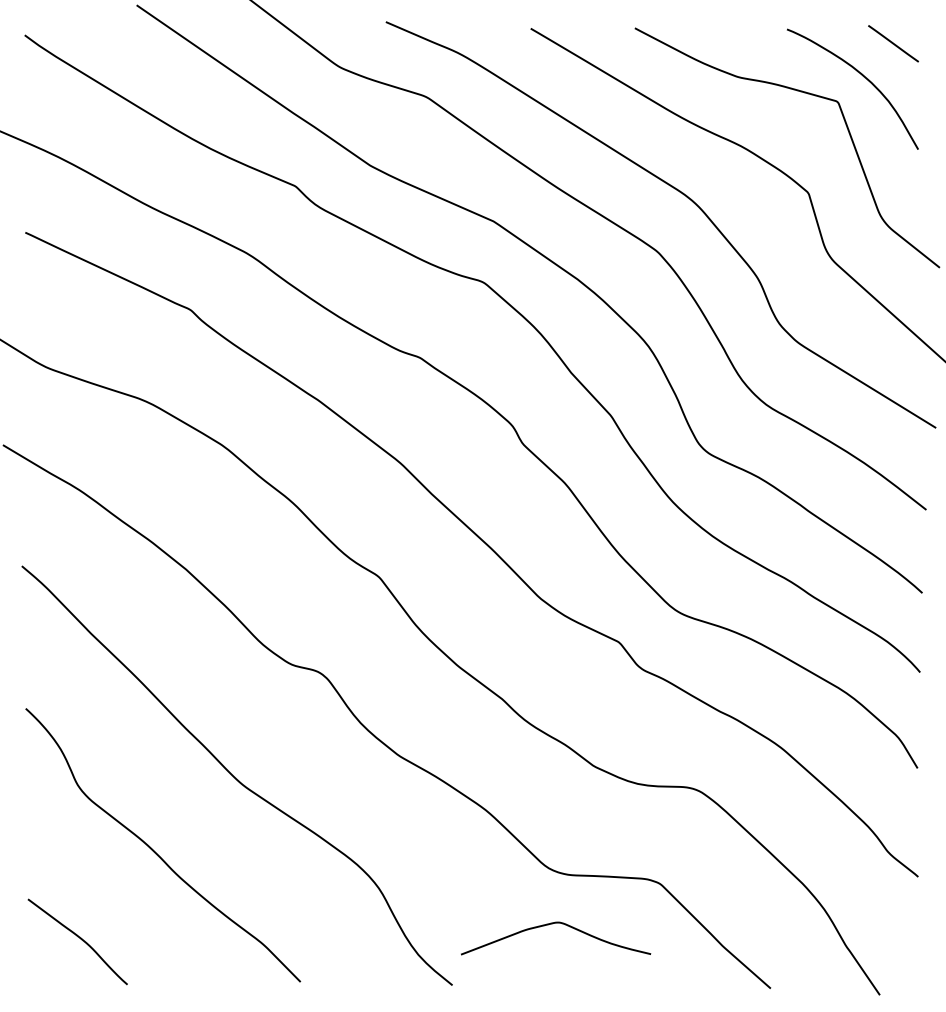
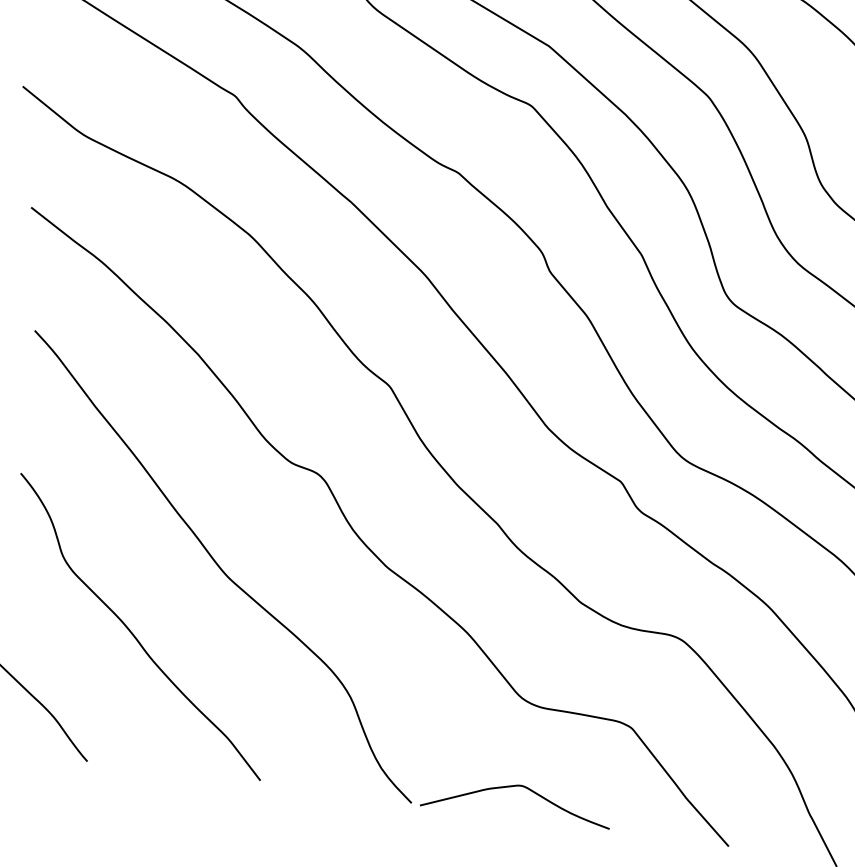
curve: (552, 924) -> (515, 786), moved

